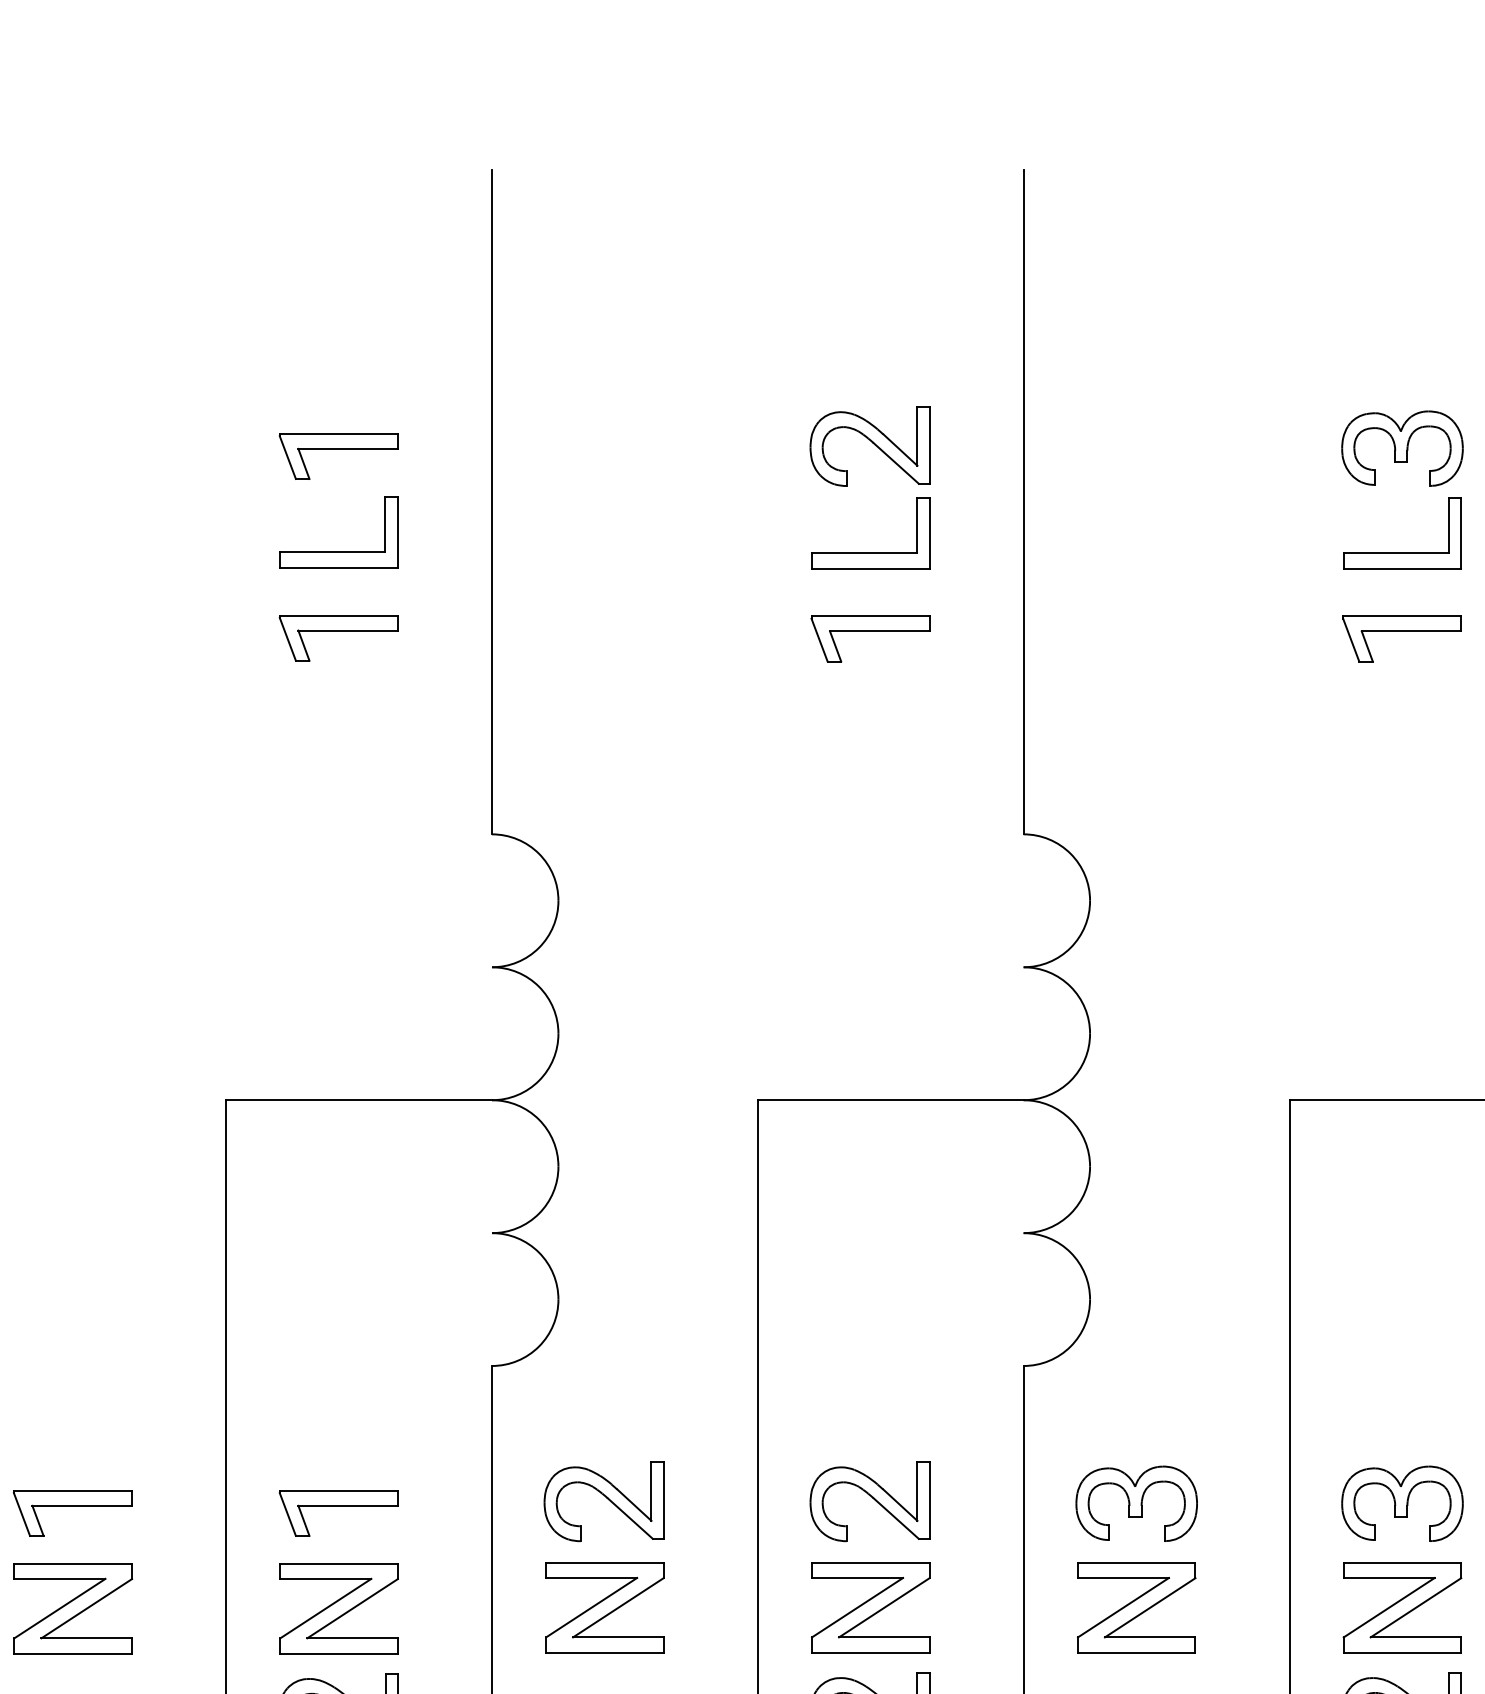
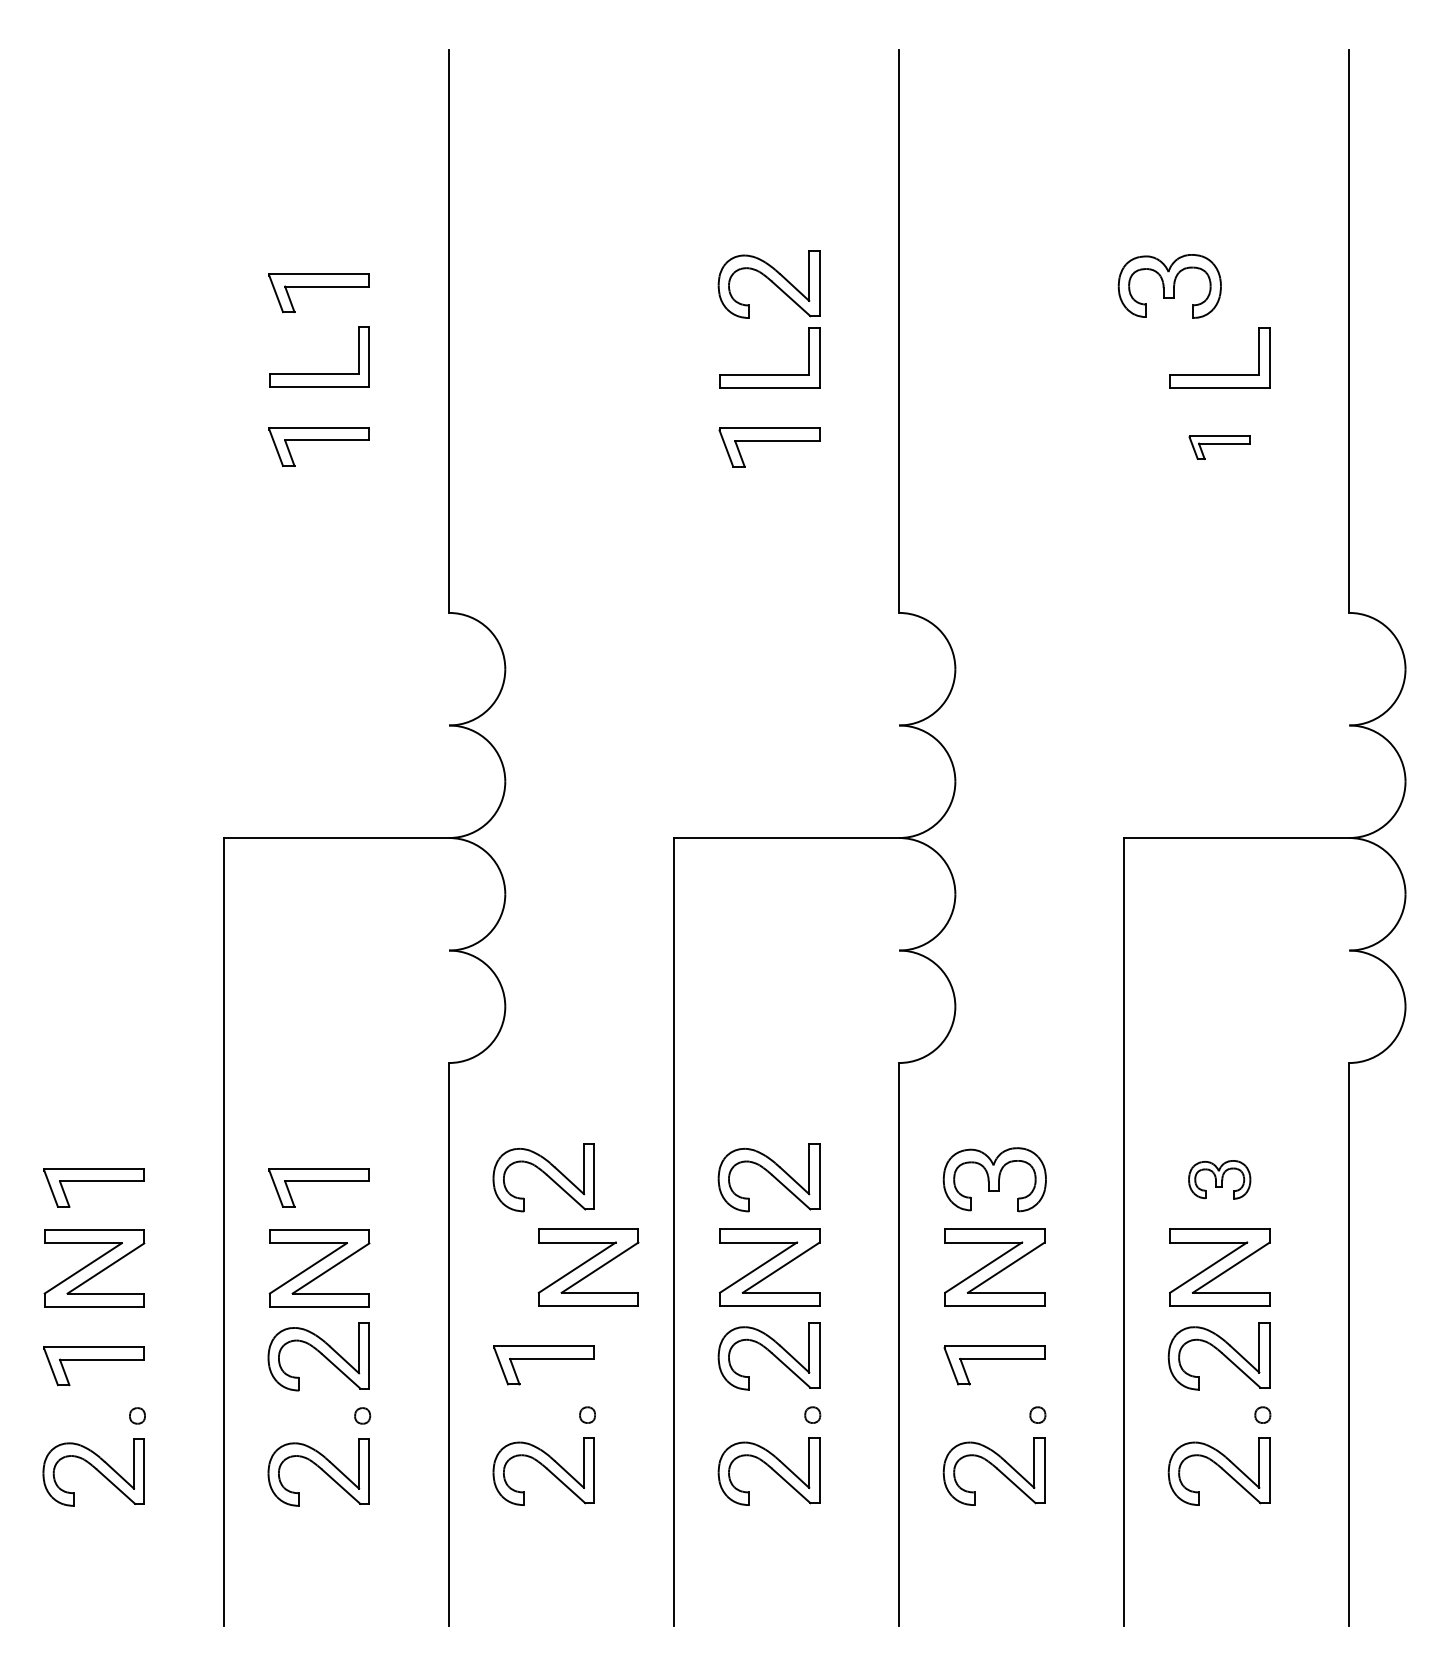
part: (1402, 448) -> (1169, 286), moved
part: (1402, 638) -> (1219, 447), size x0.6
part: (1402, 1503) -> (1219, 1179), size x0.6
part: (604, 1607) -> (588, 1267), moved

